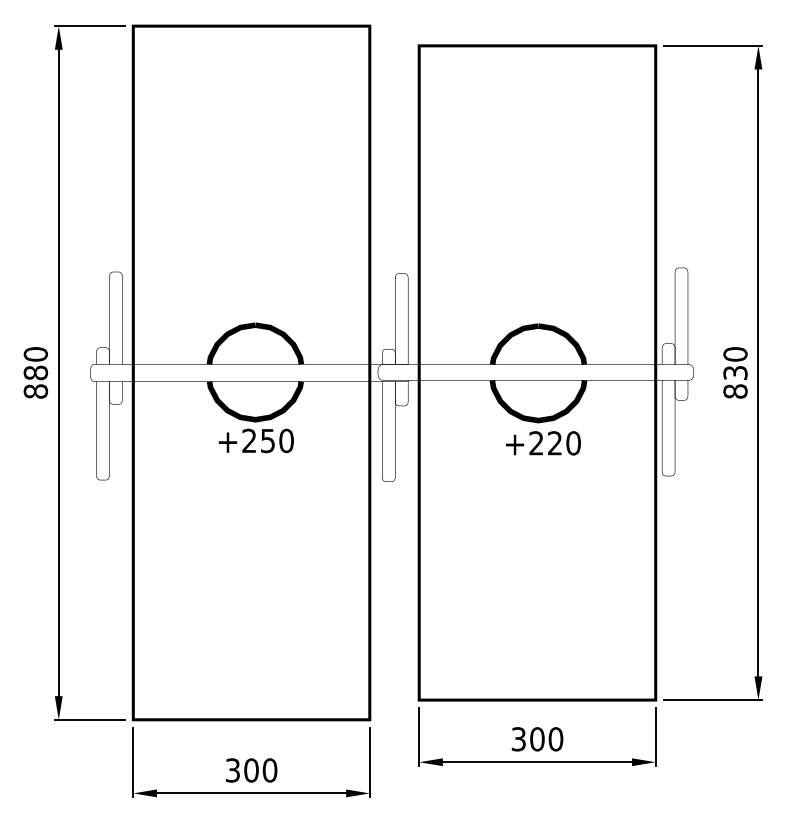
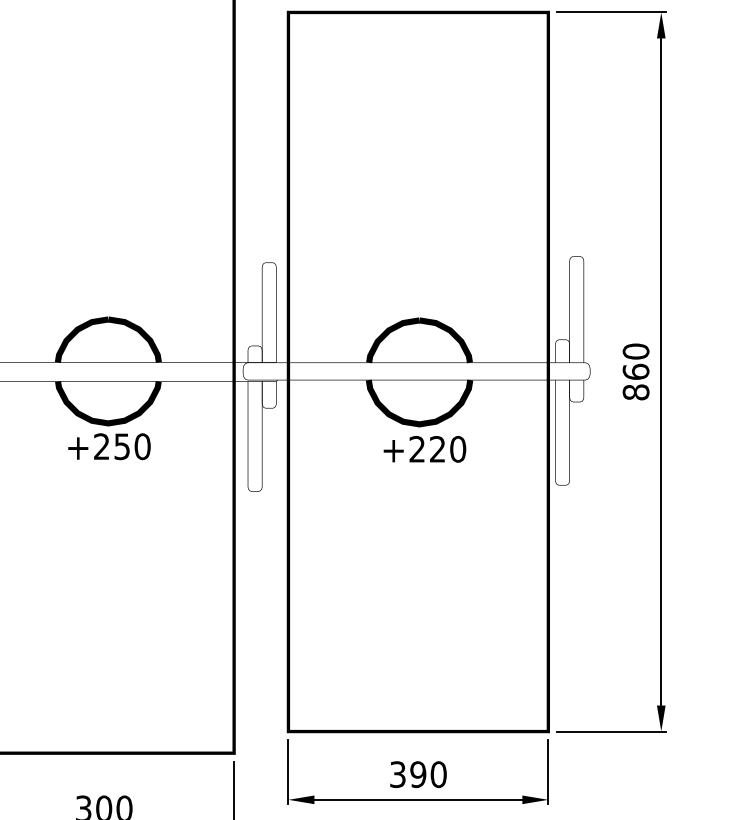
text: (735, 372) -> (636, 371), 830 -> 860
text: (537, 739) -> (418, 774), 300 -> 390

